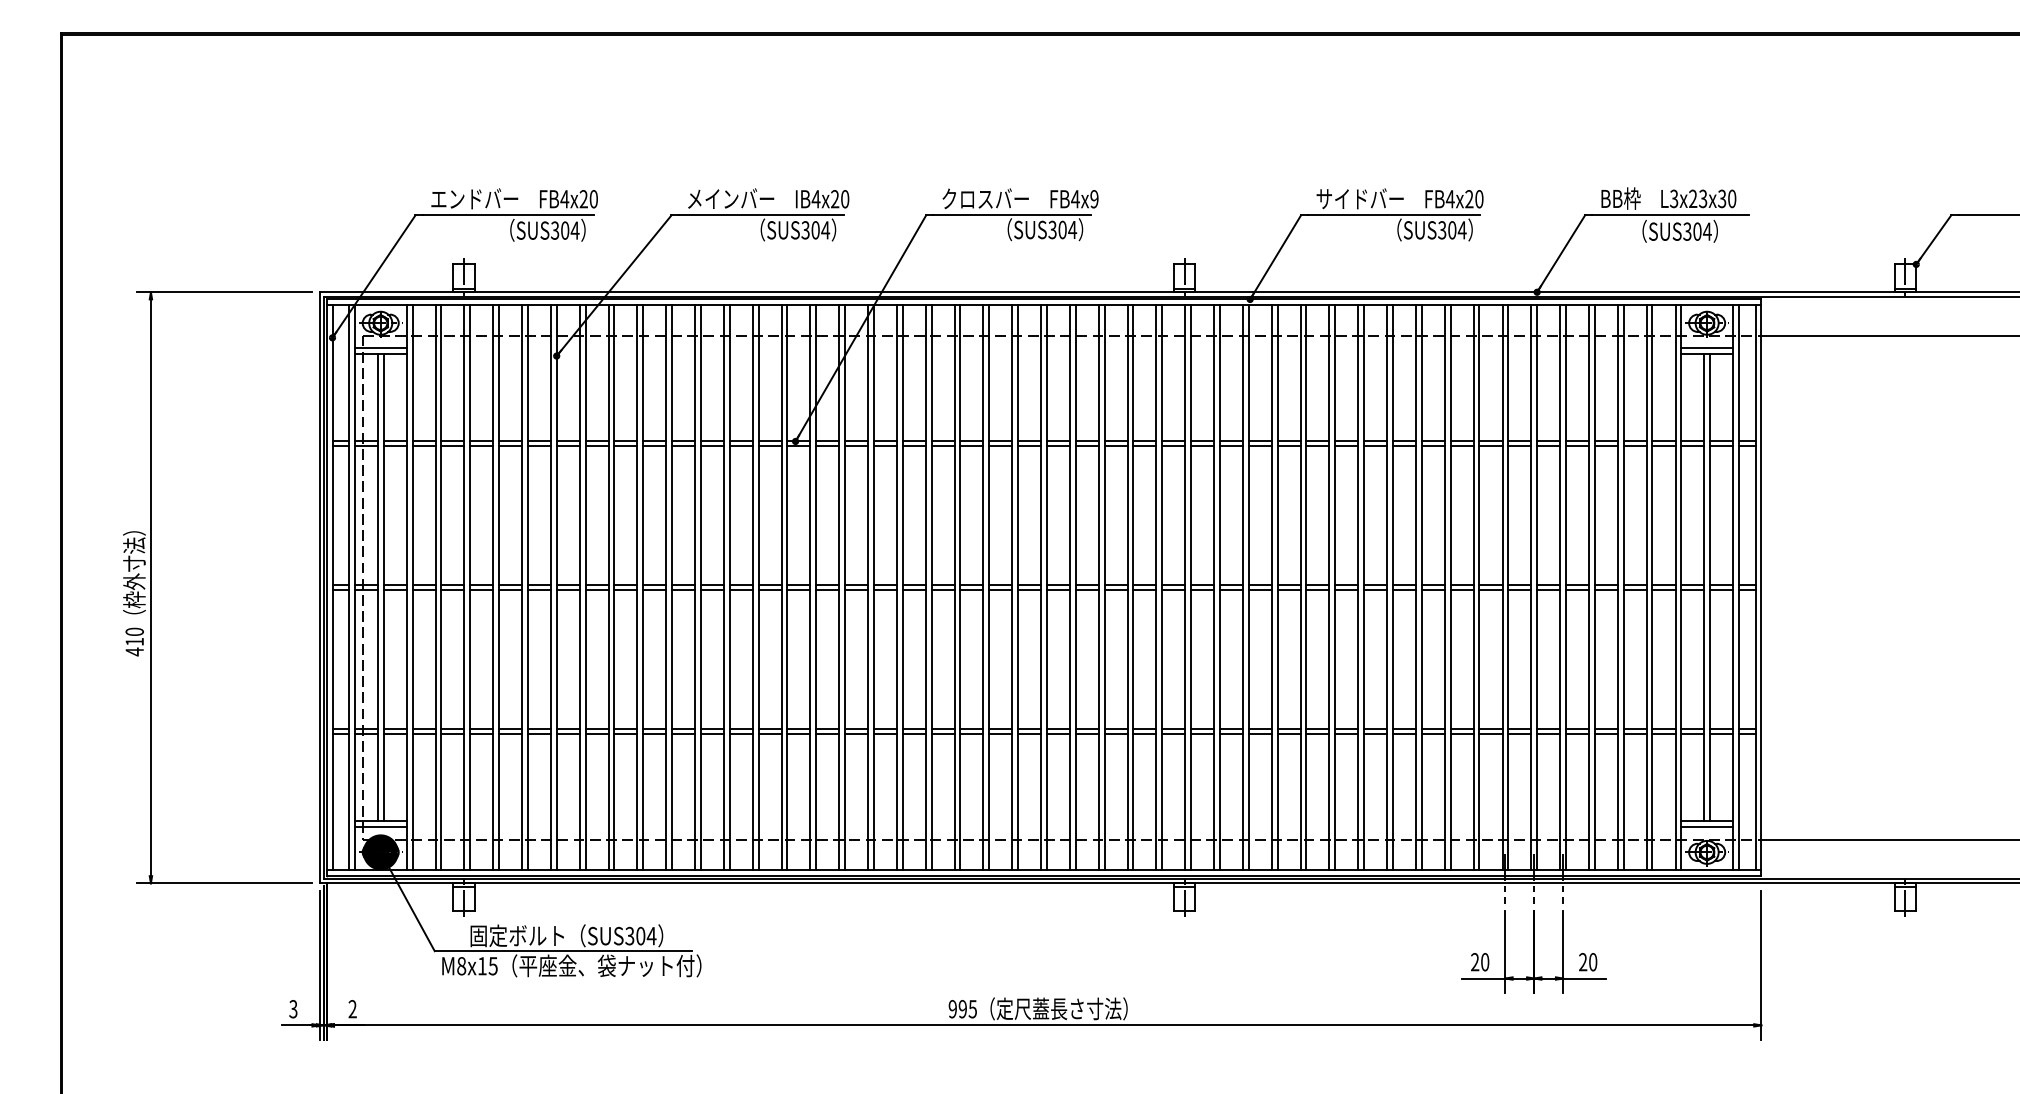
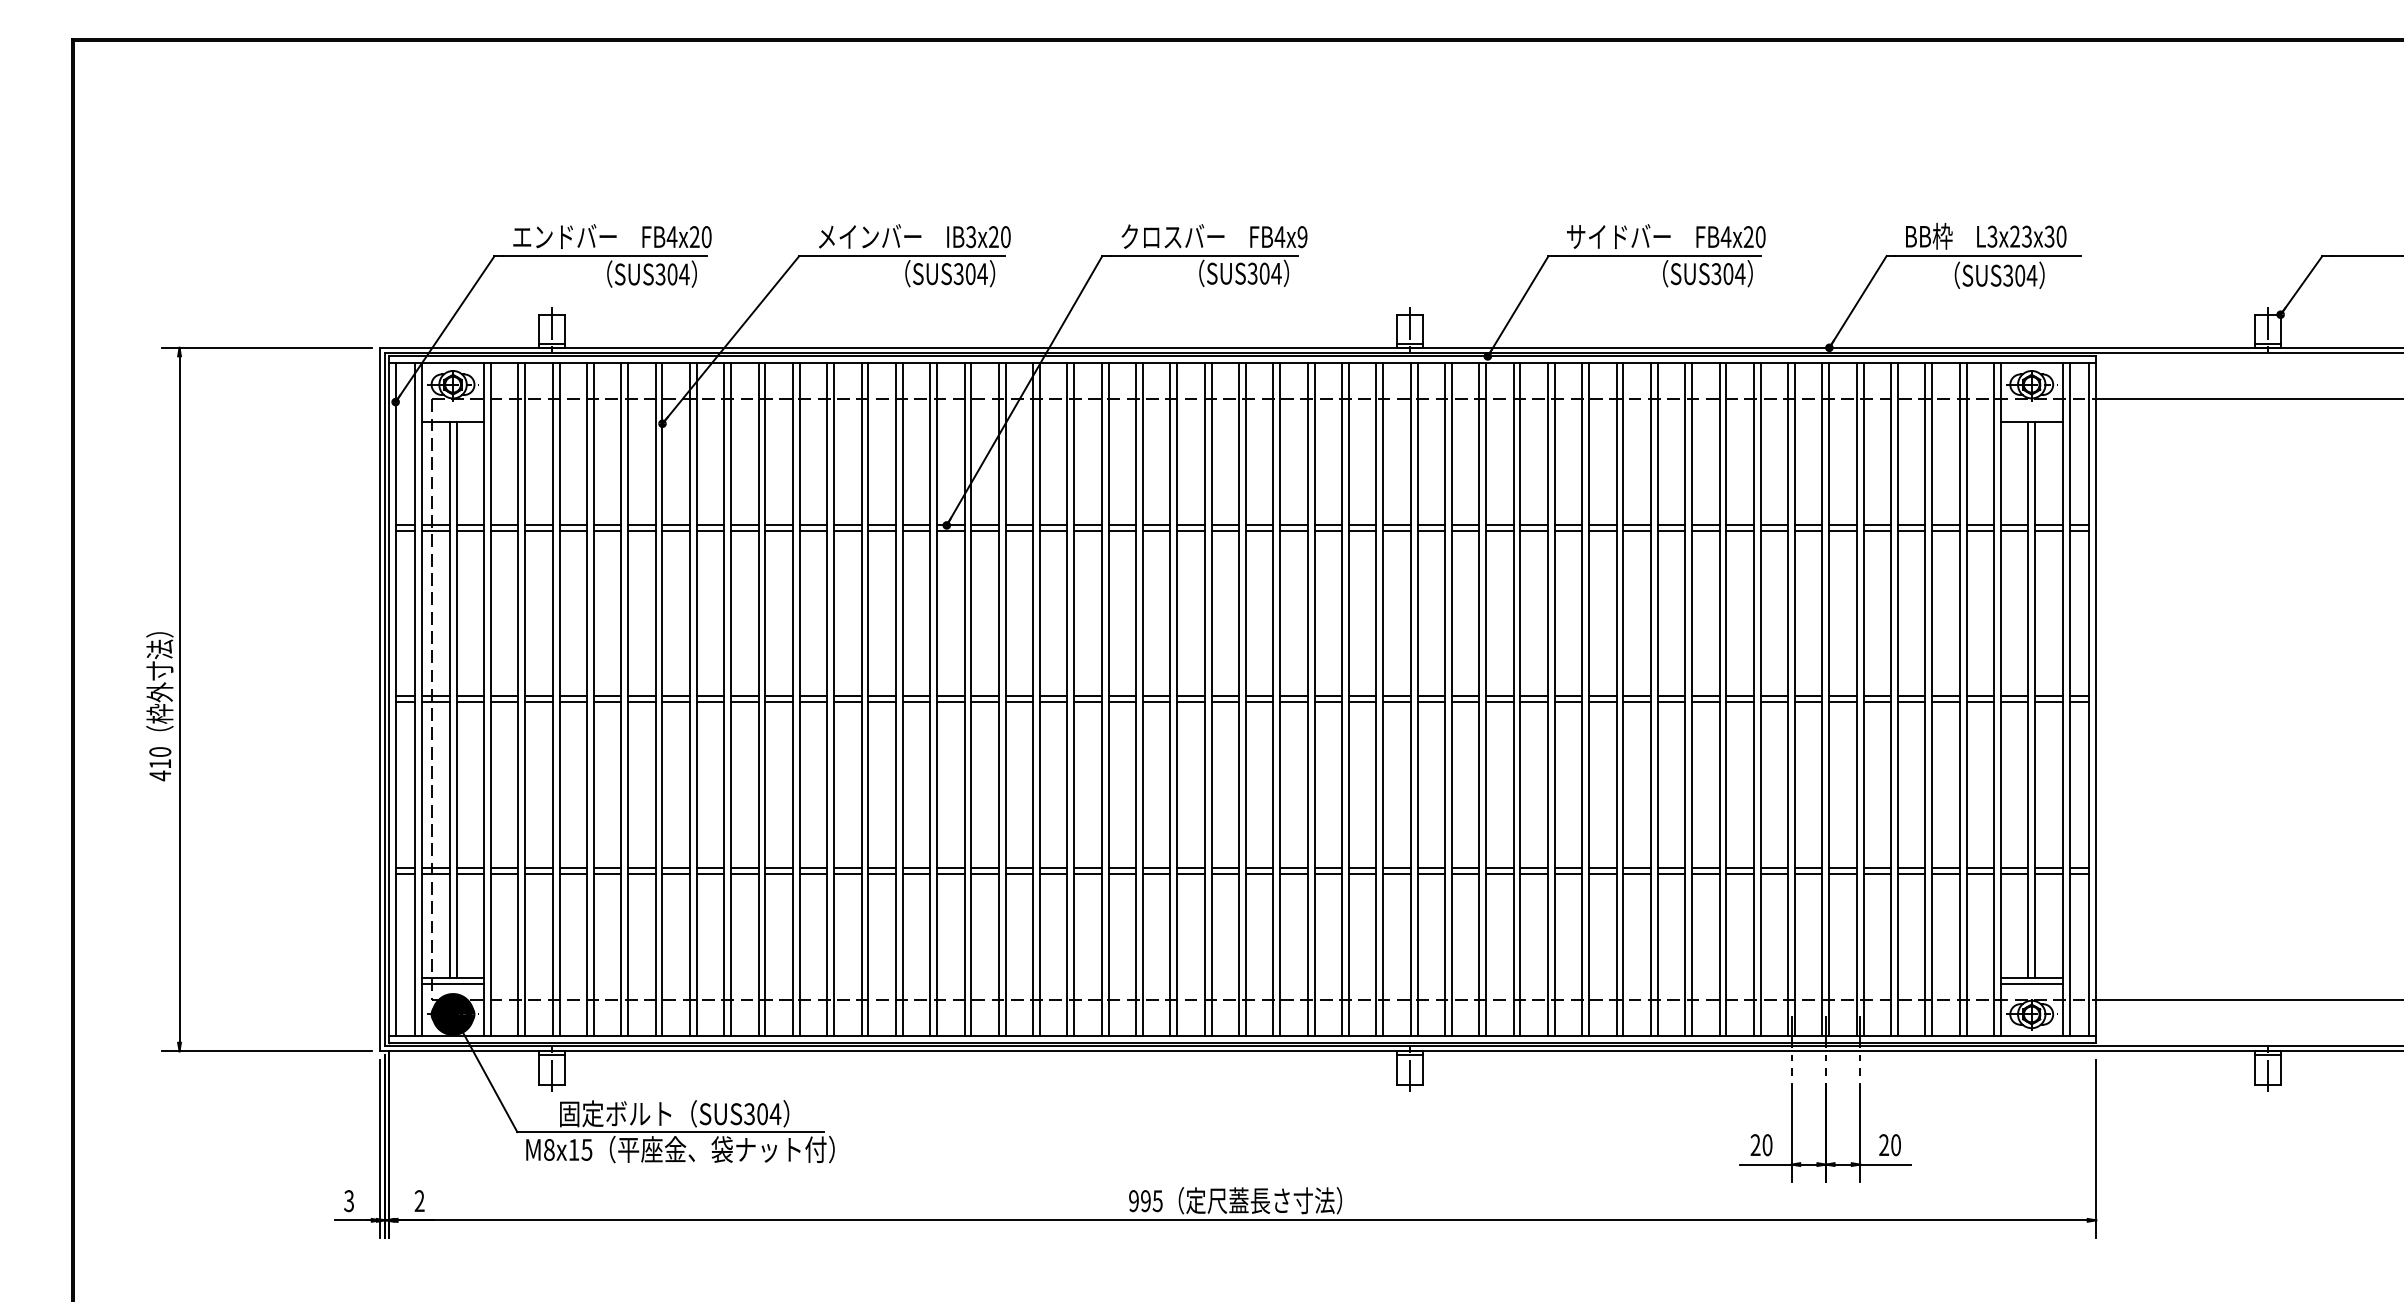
text: (815, 199) -> (970, 237), IB4x20 -> IB3x20
line: (381, 348) -> (453, 414), removed
line: (1706, 348) -> (2031, 414), removed

